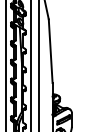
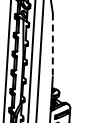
line: (50, 51) -> (52, 45), solid -> dashed

